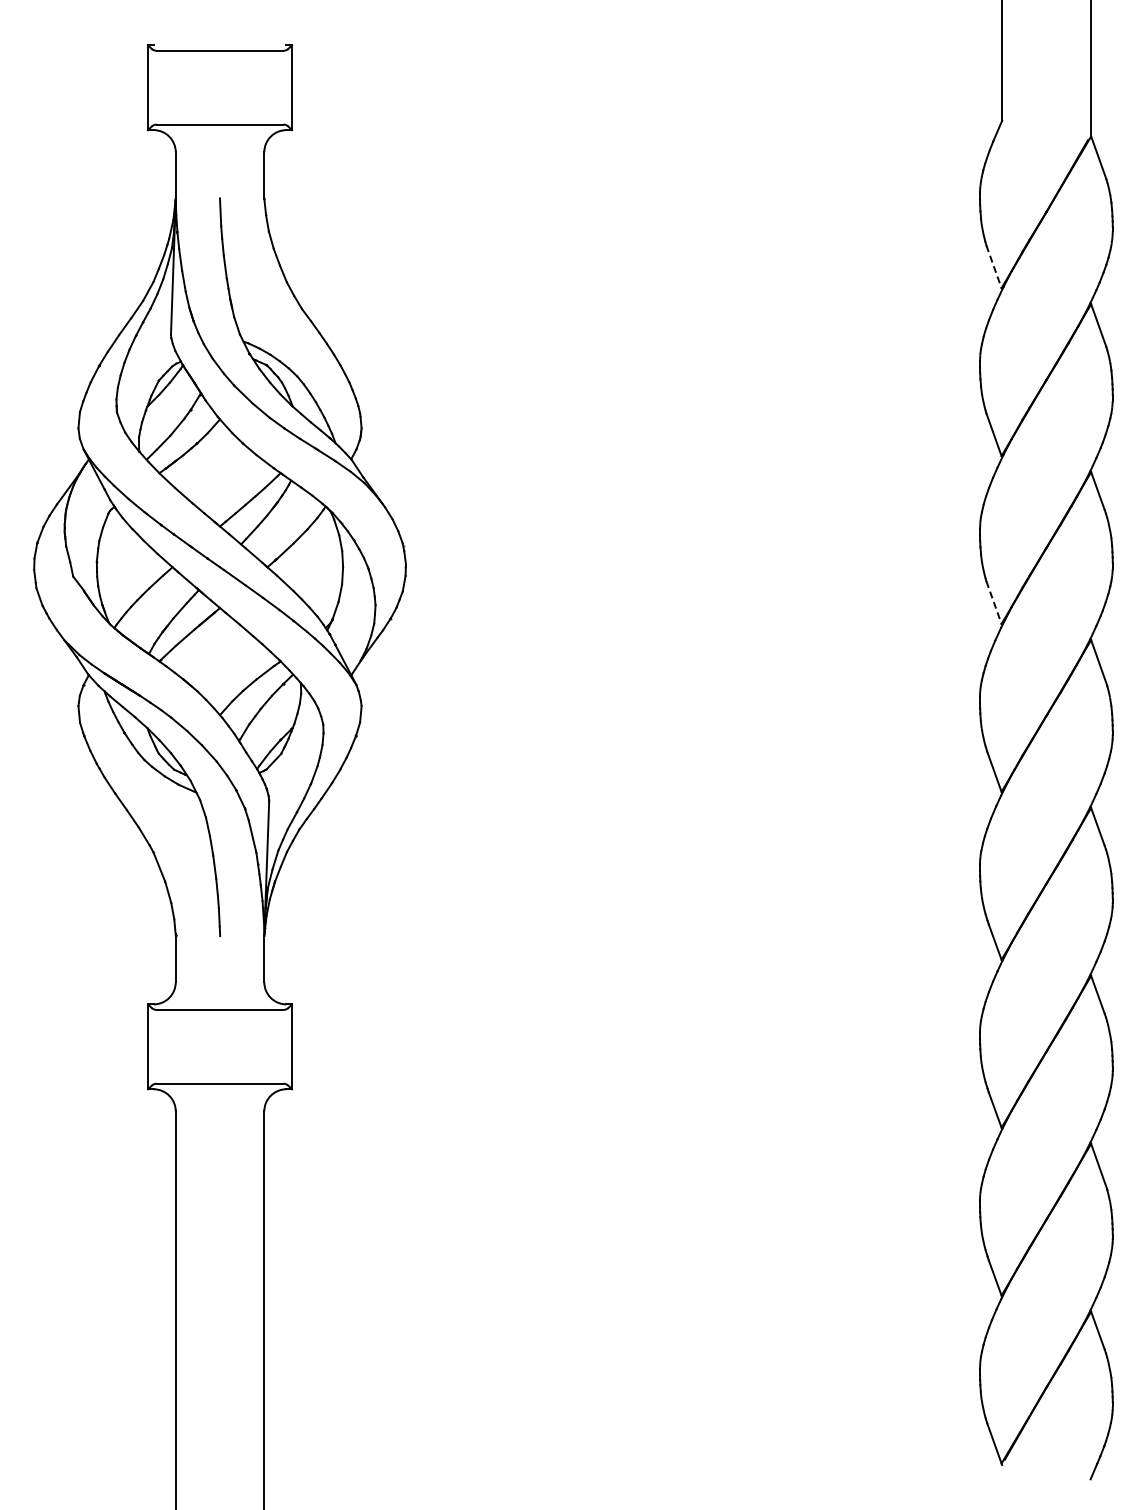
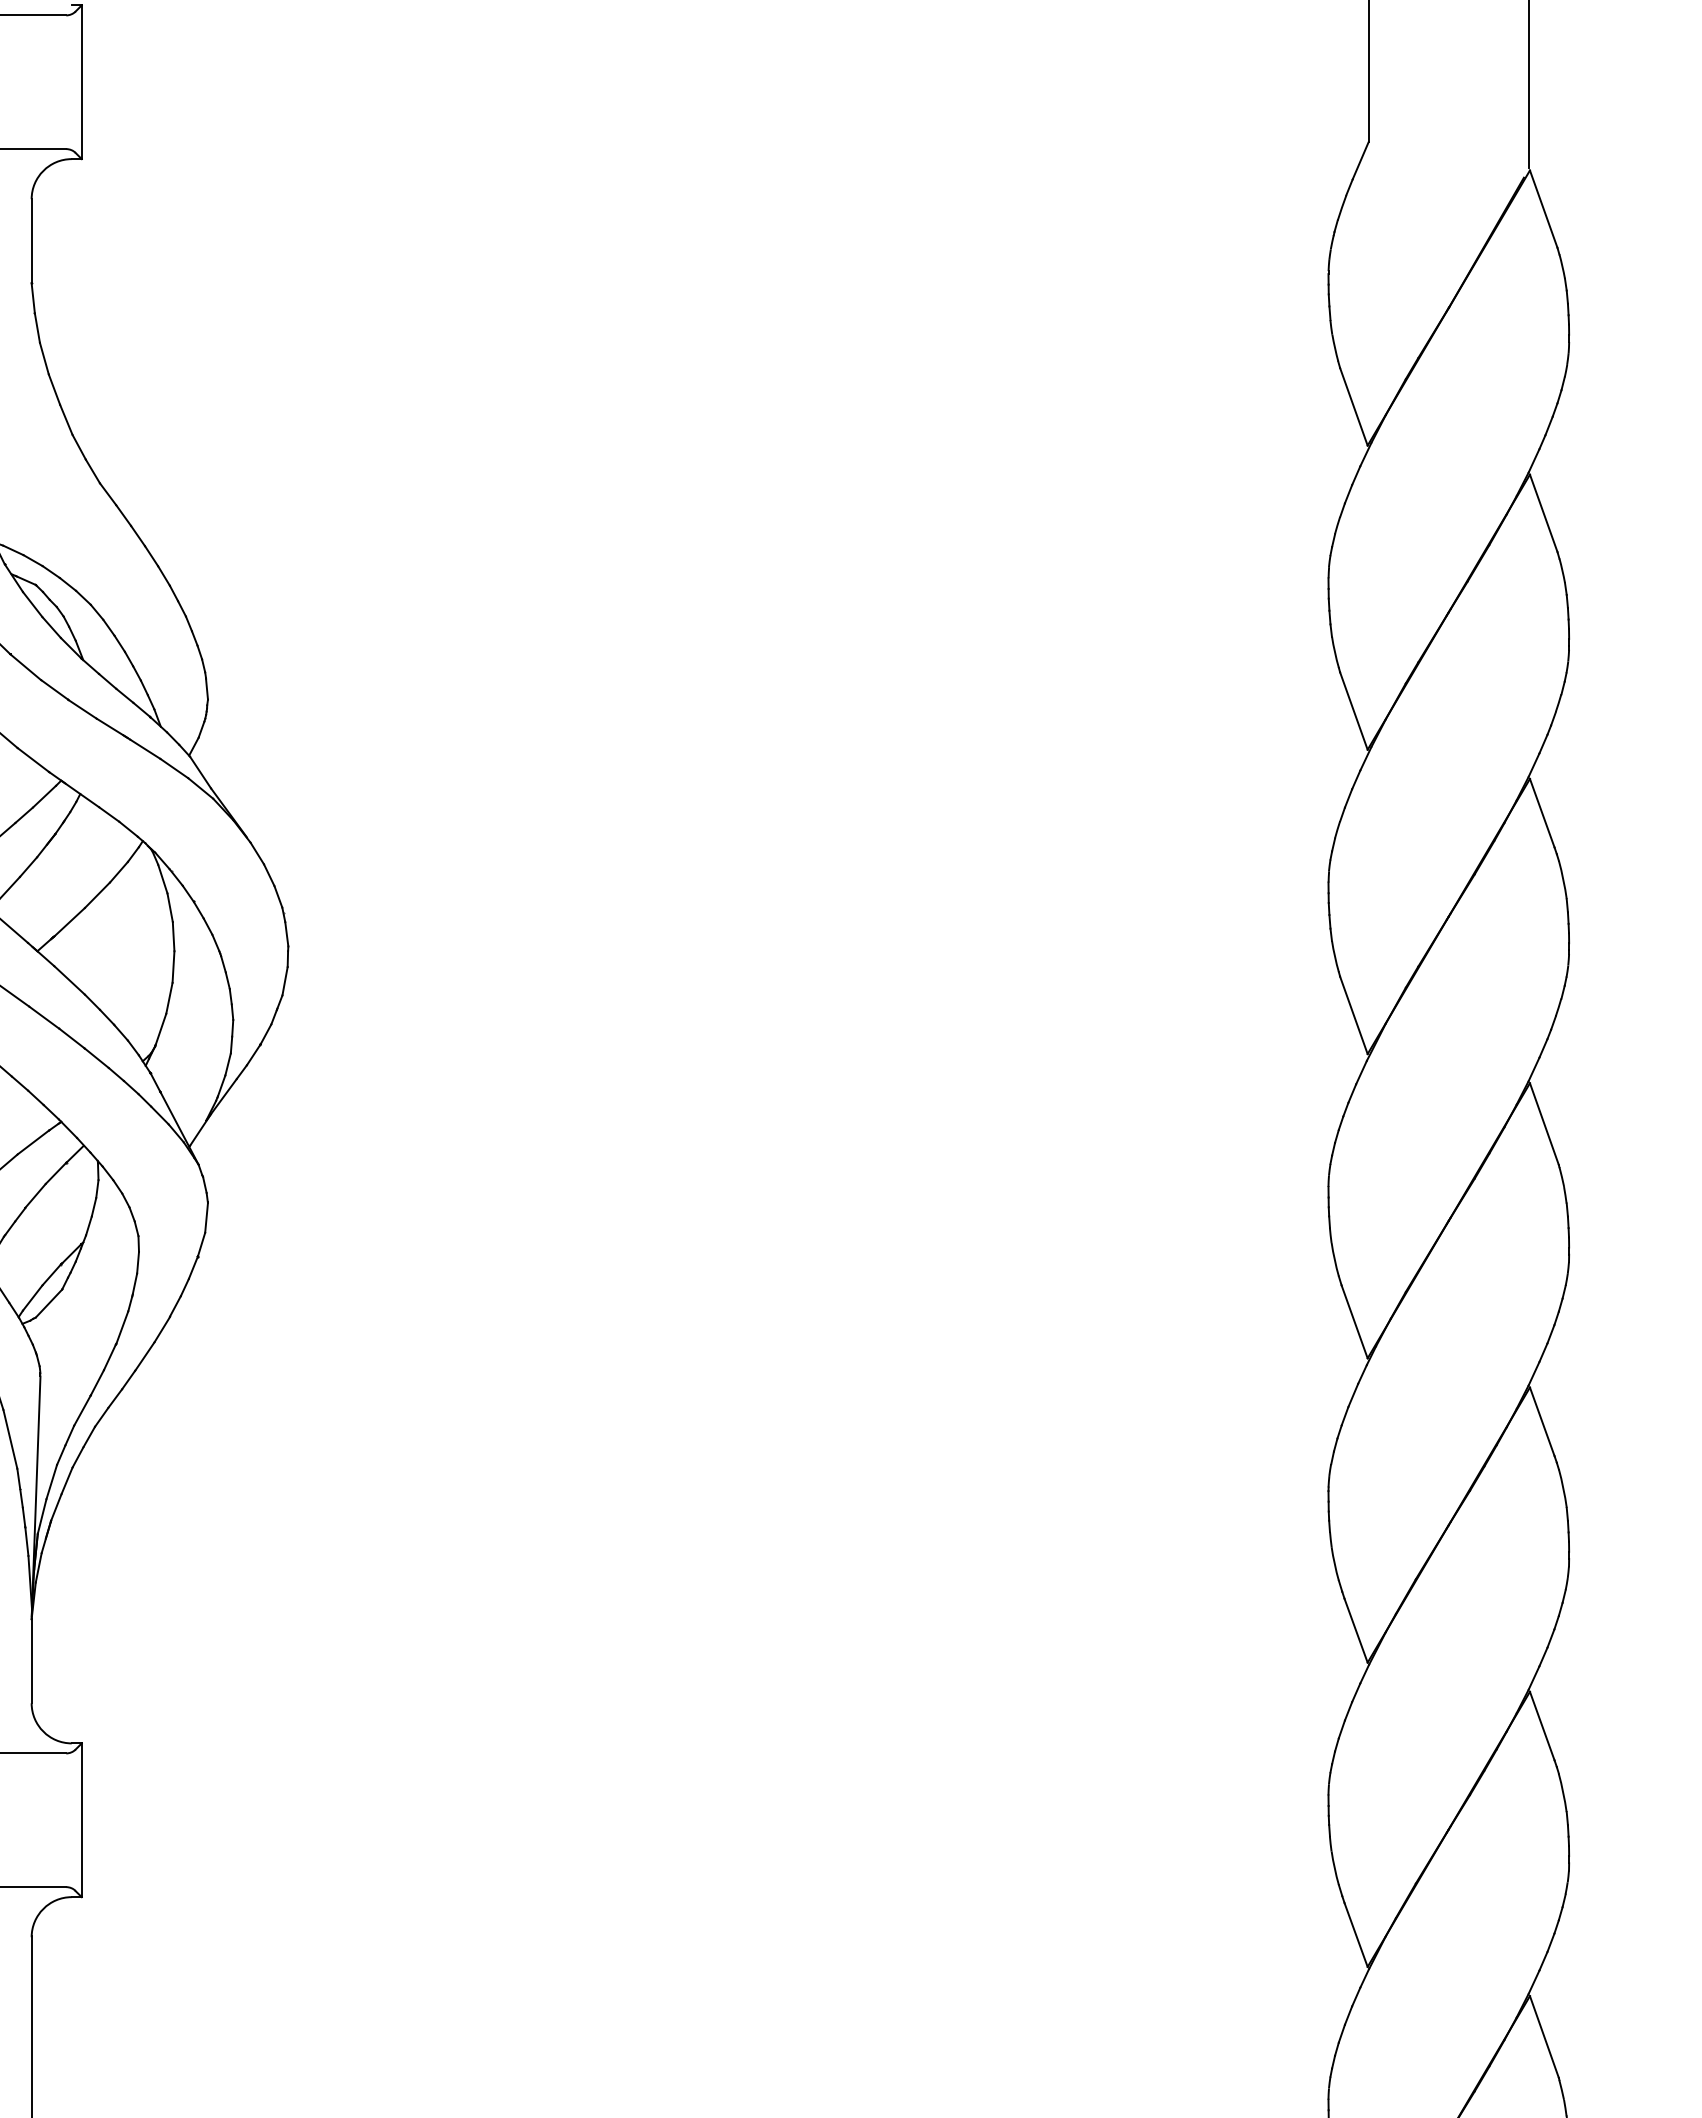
line: (993, 266) -> (1353, 406), dashed -> solid
line: (993, 602) -> (1353, 1015), dashed -> solid

